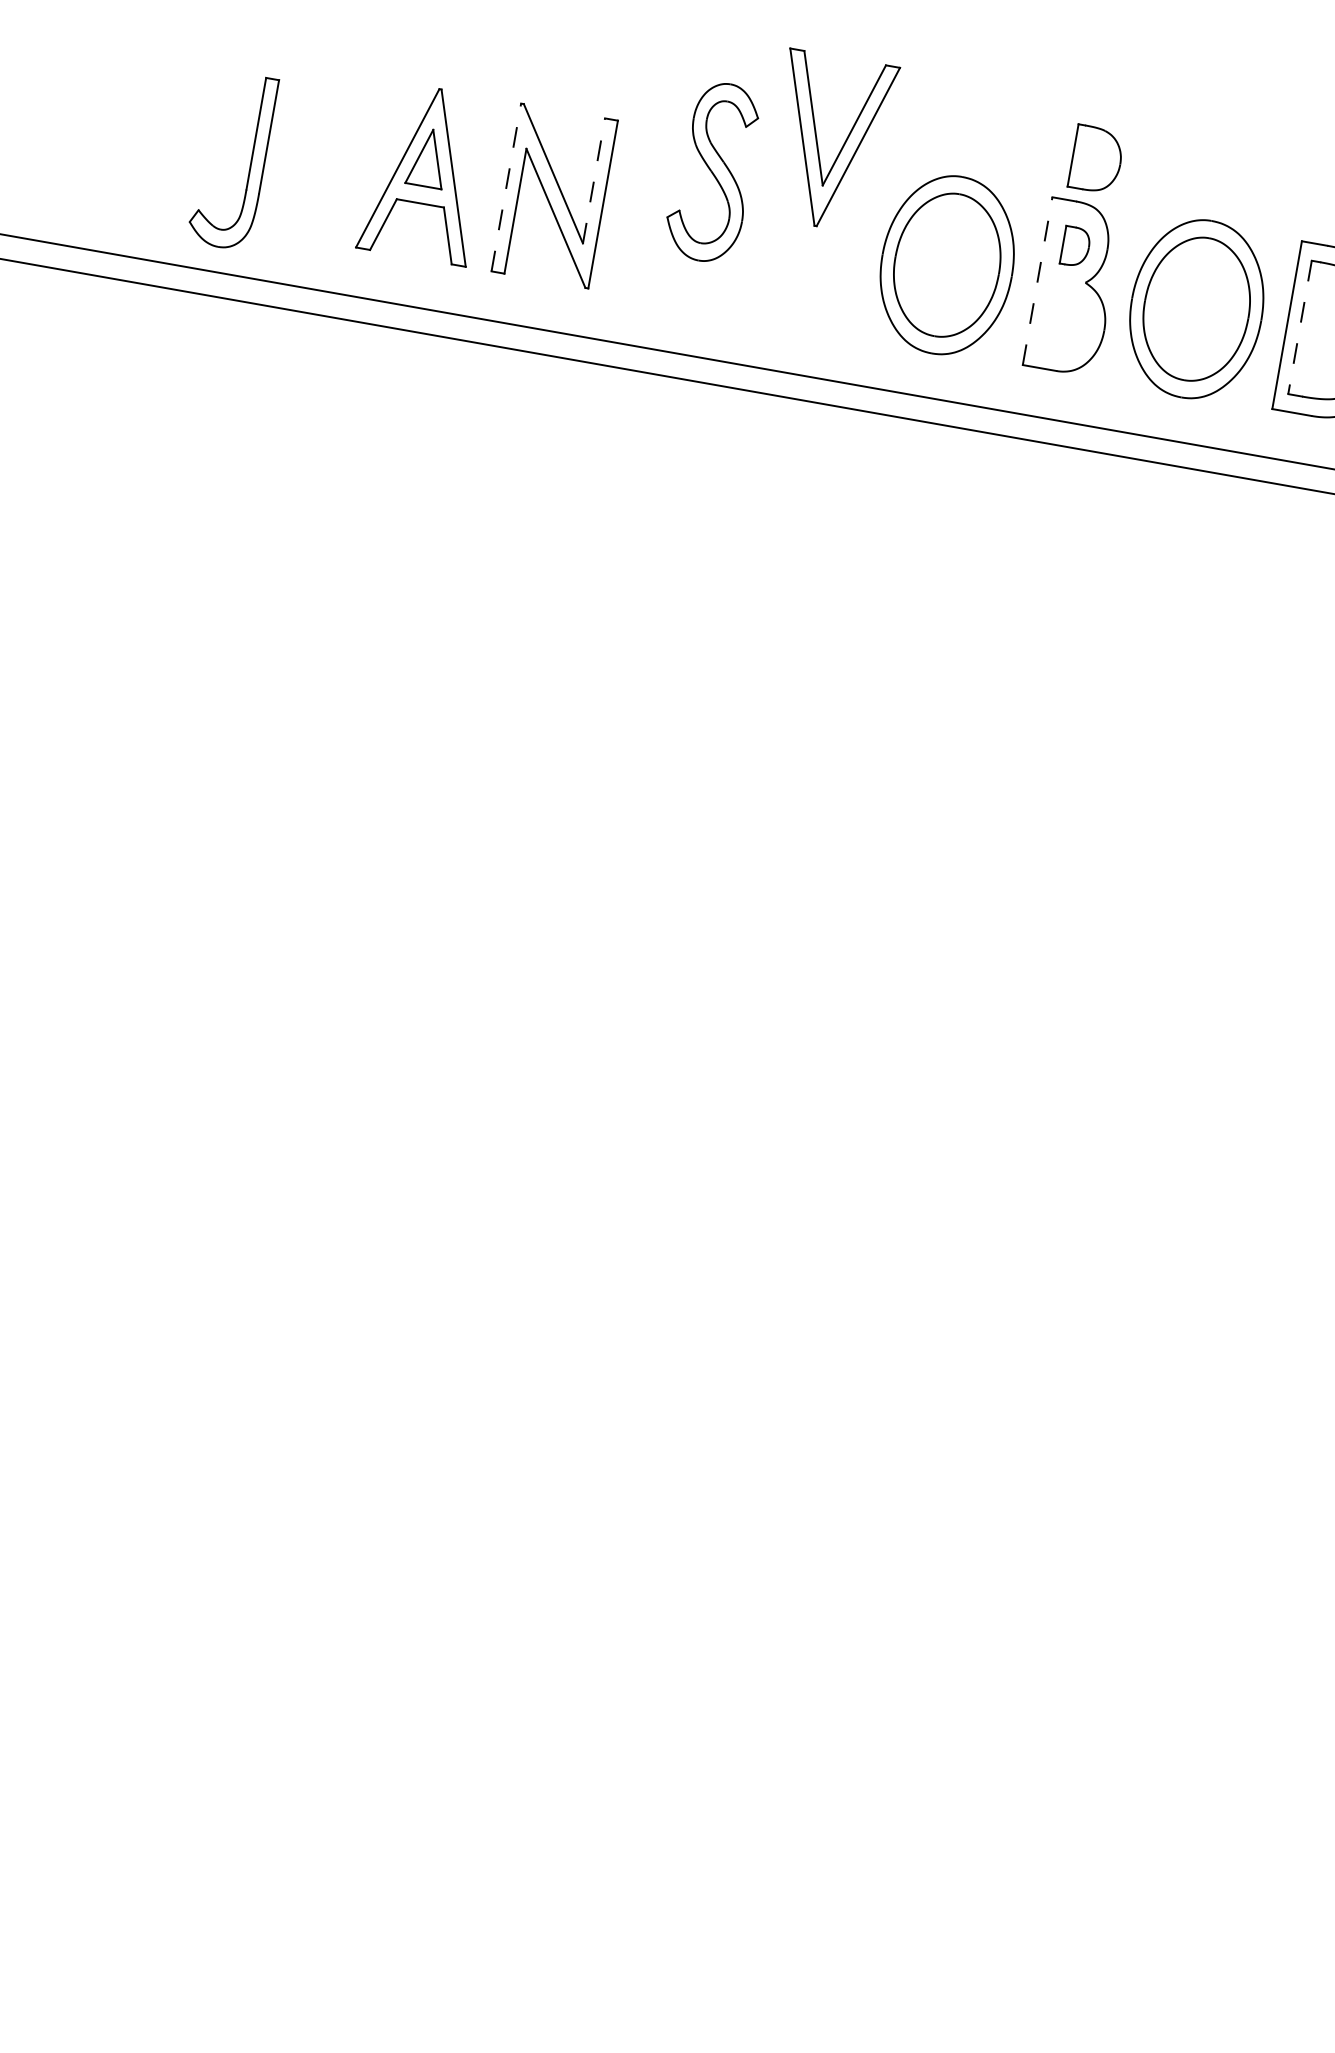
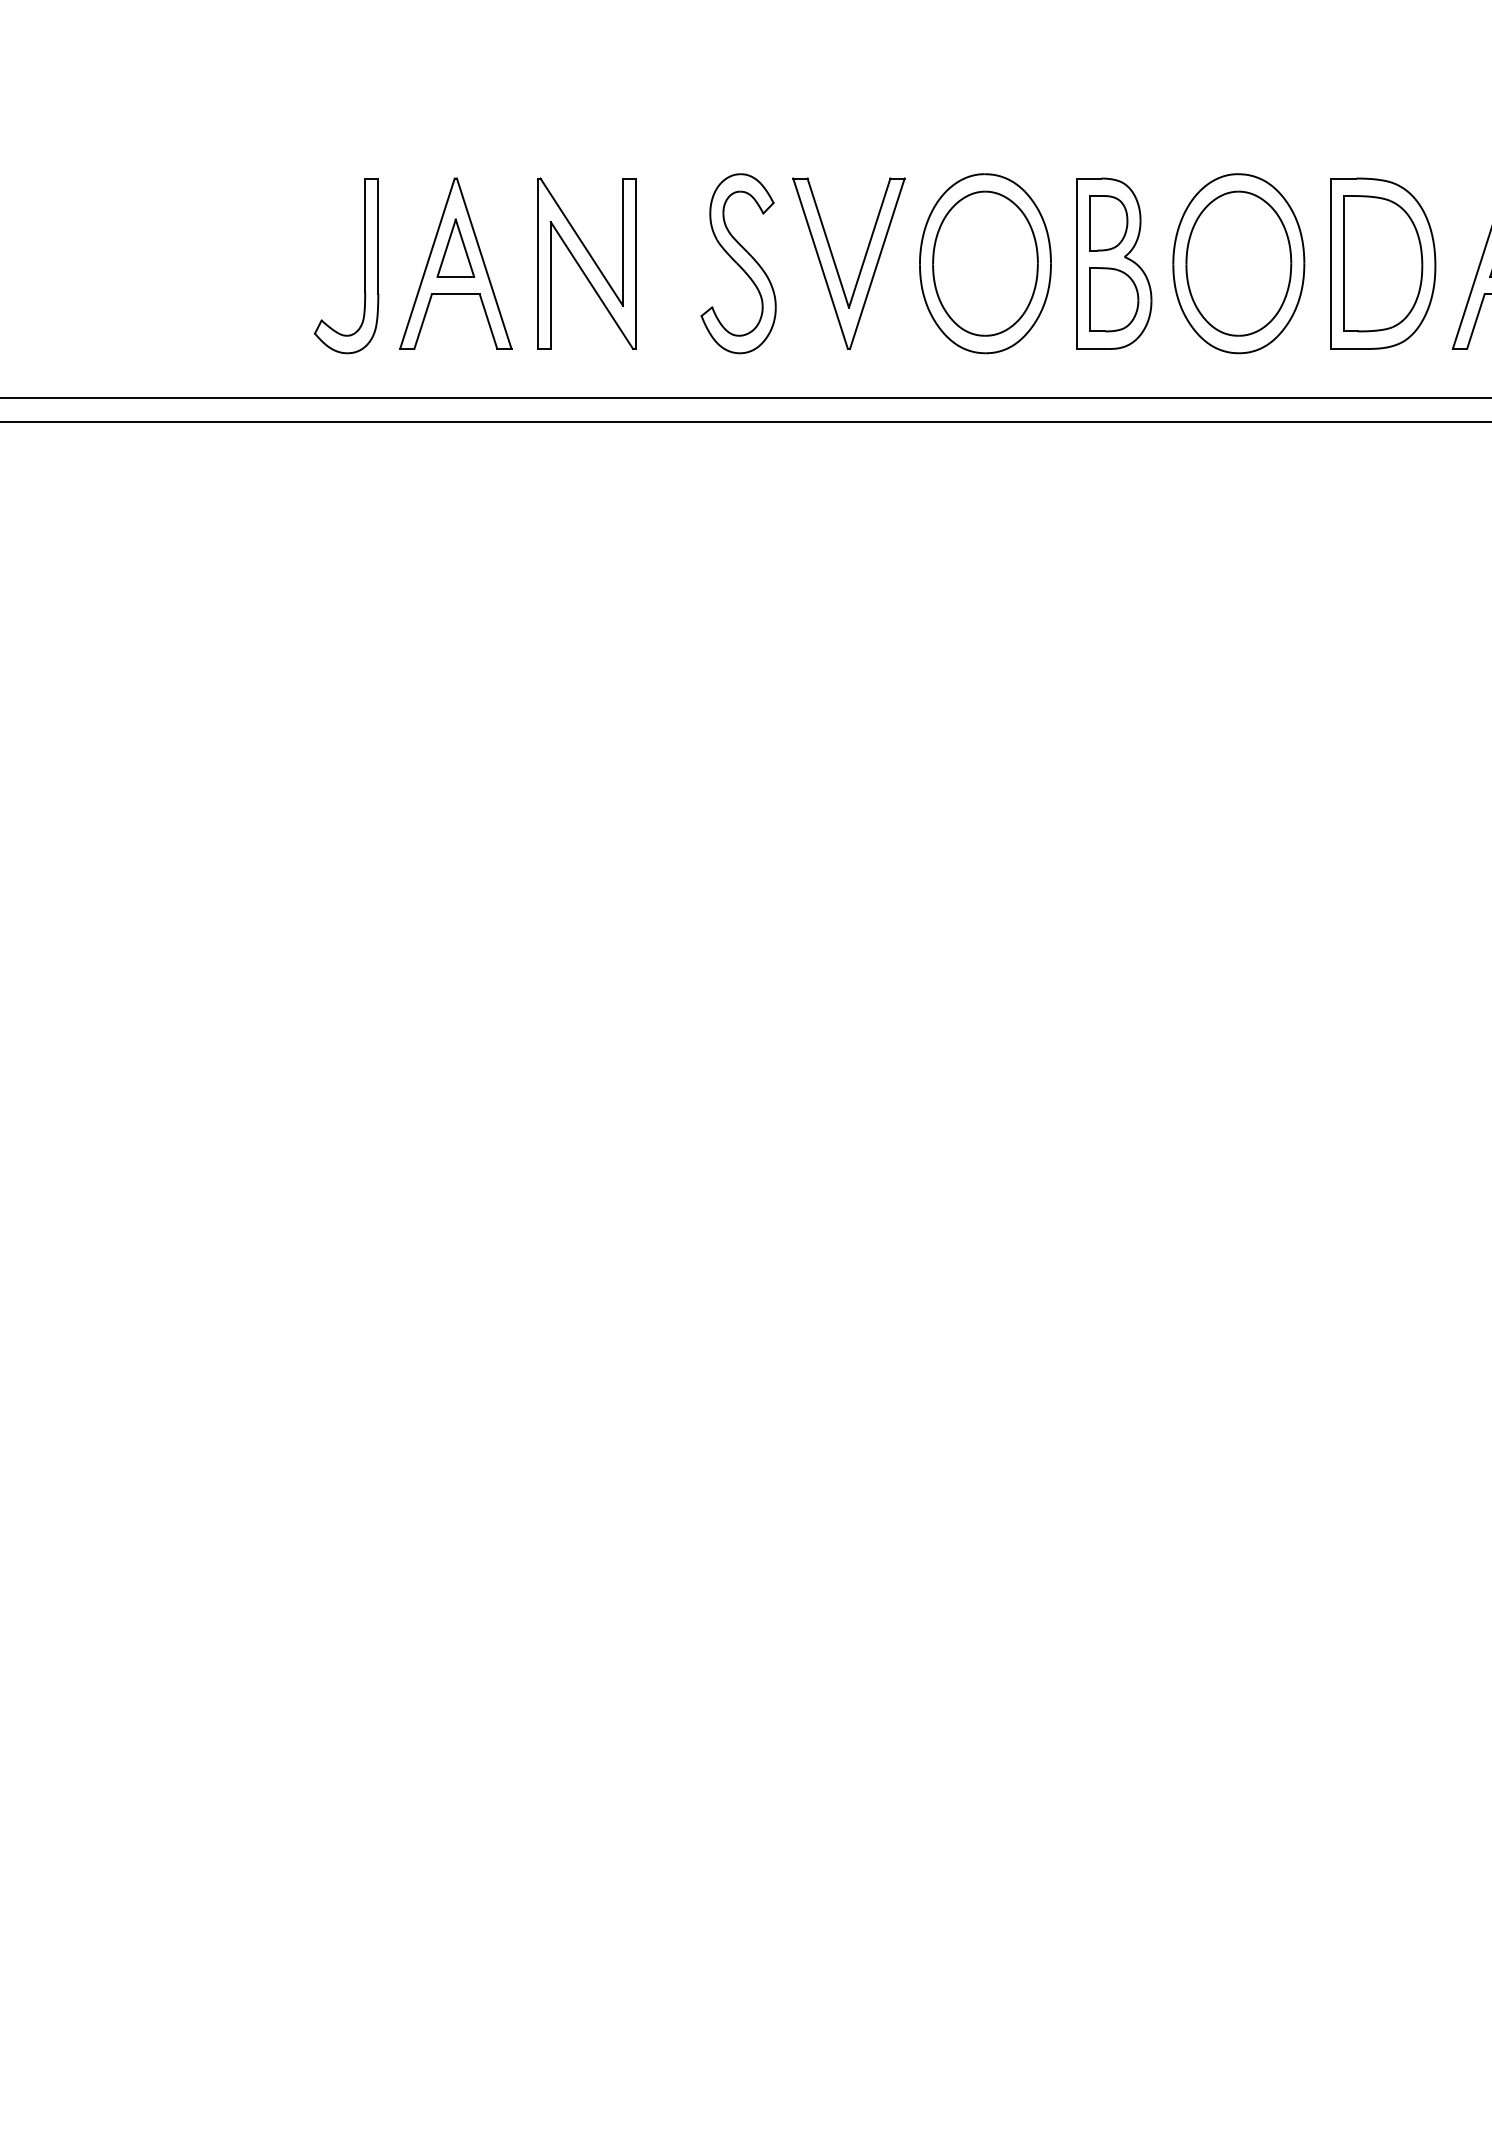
part: (817, 140) -> (836, 264), moved
part: (1096, 159) -> (1114, 299), moved
part: (250, 164) -> (364, 266), moved
part: (712, 171) -> (738, 263), moved
line: (593, 181) -> (622, 242), dashed -> solid
line: (506, 187) -> (537, 263), dashed -> solid
part: (1075, 246) -> (1108, 223), size x1.43
line: (1037, 281) -> (1077, 263), dashed -> solid
line: (1299, 327) -> (1343, 263), dashed -> solid

